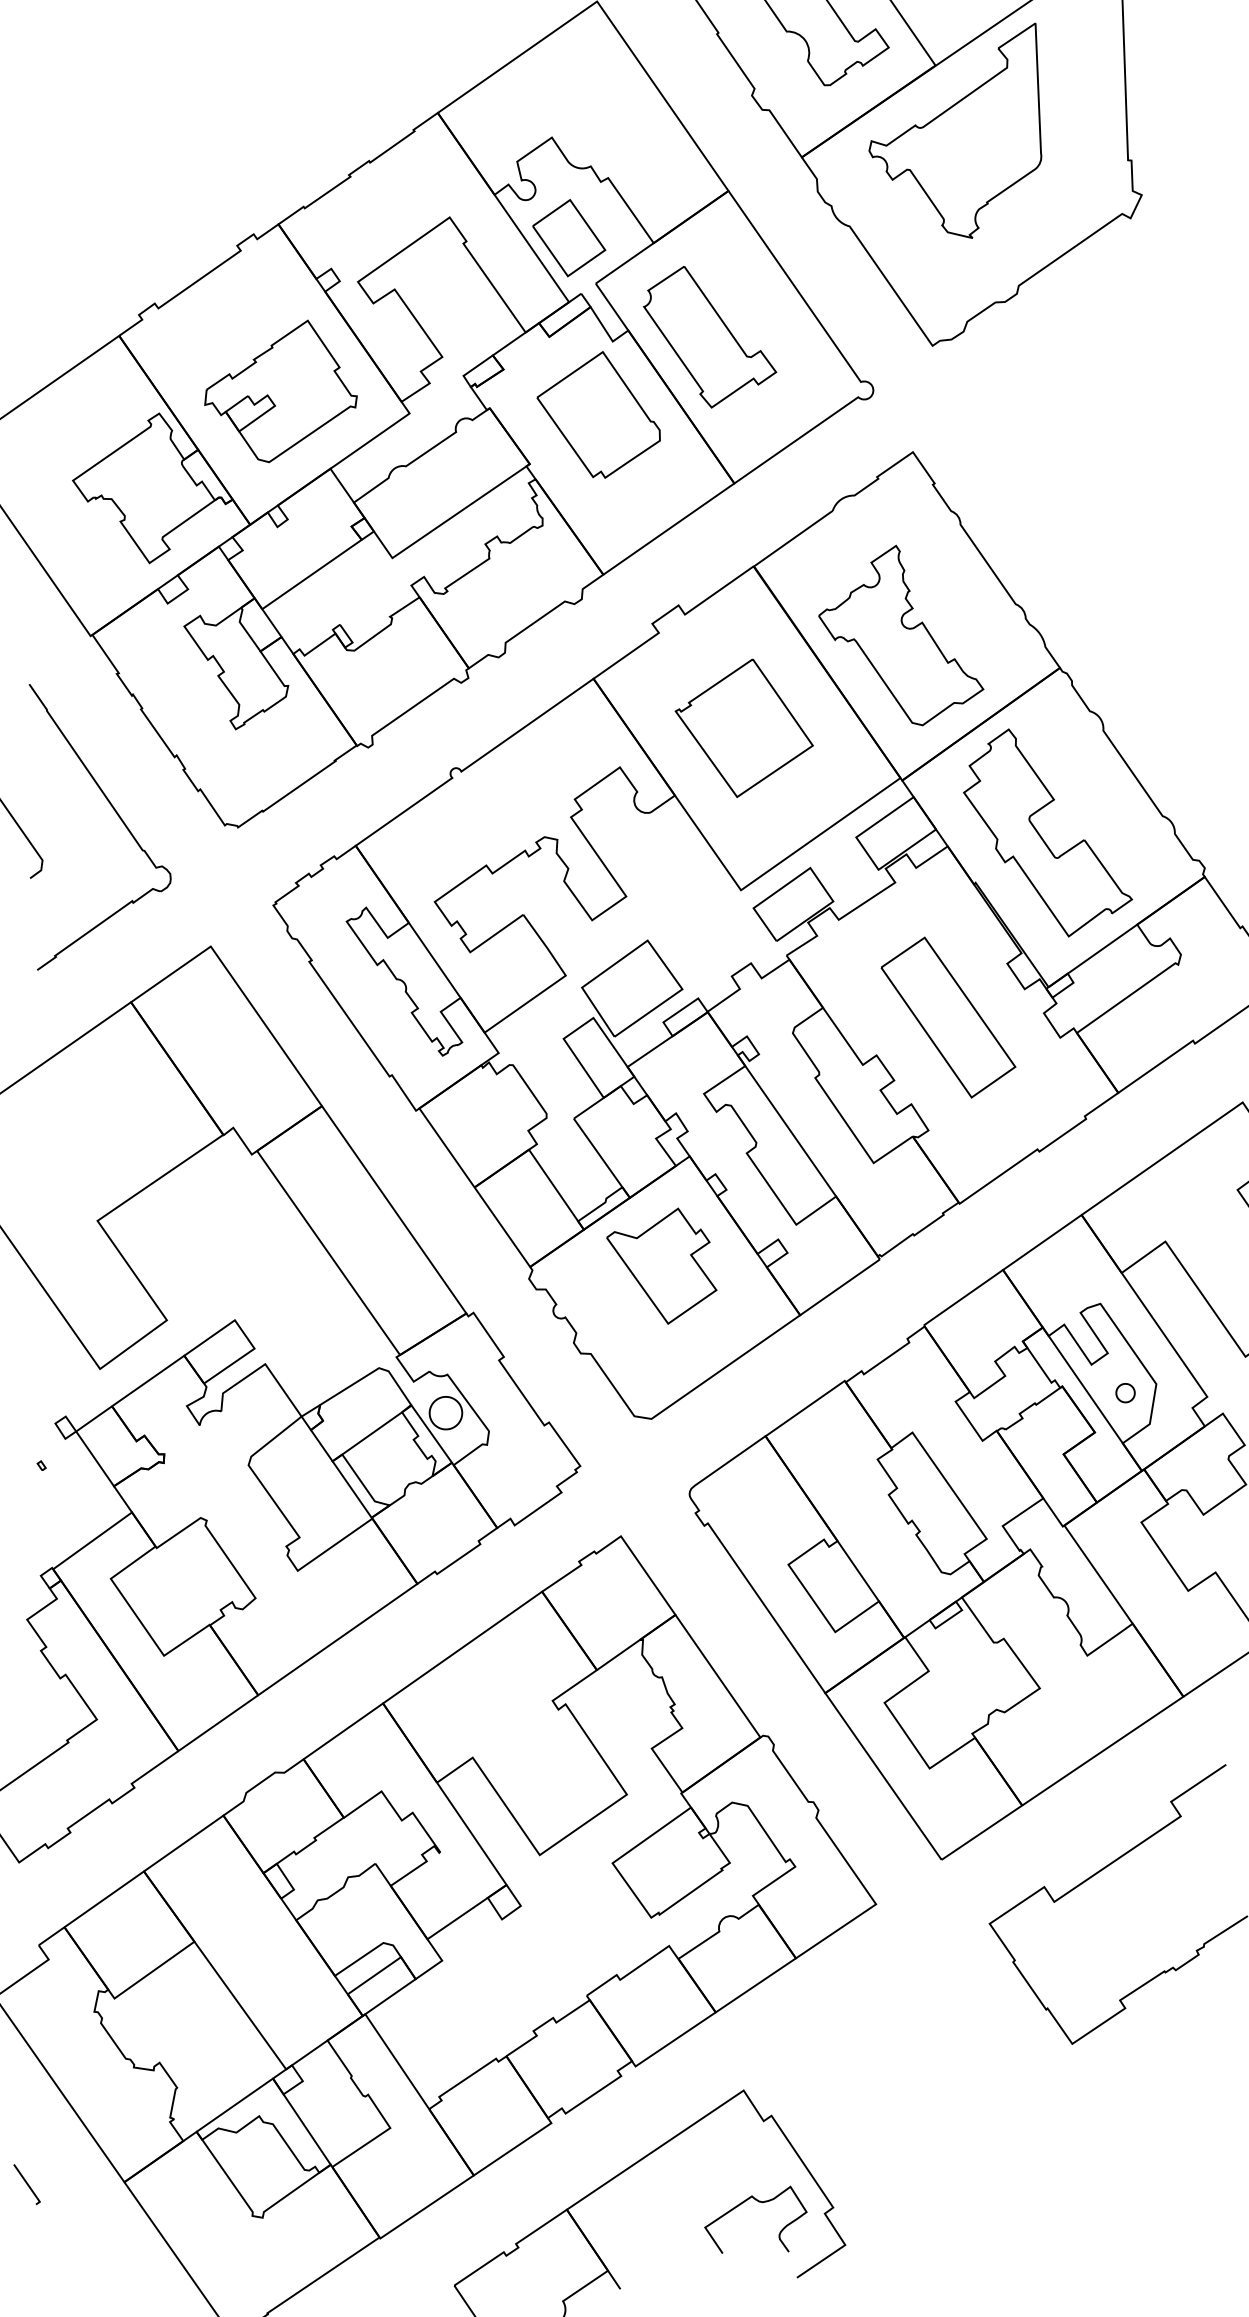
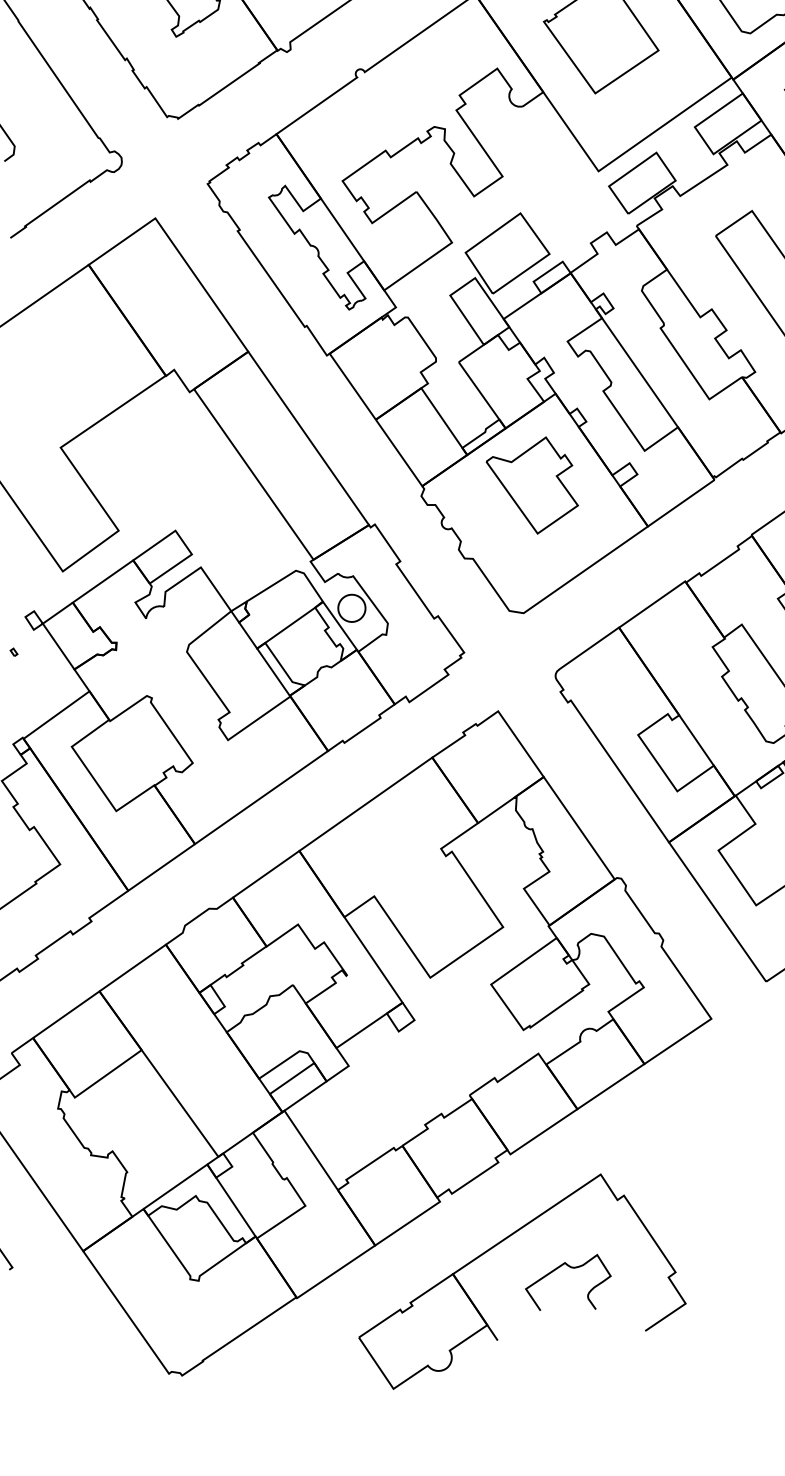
curve: (758, 2202) -> (570, 1268), moved

